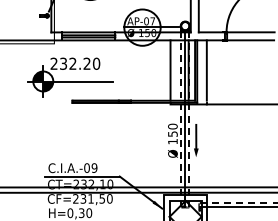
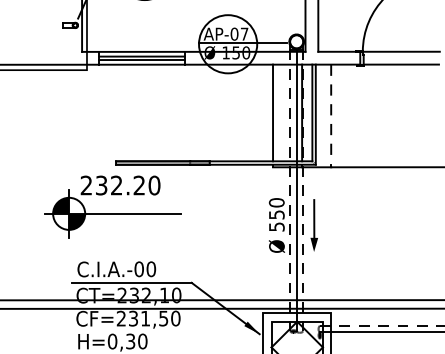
line: (206, 71) -> (330, 114), solid -> dashed
part: (70, 77) -> (112, 207), moved
text: (172, 141) -> (276, 226), 150 -> 550
text: (94, 167) -> (151, 268), C.I.A.-09 -> C.I.A.-00

